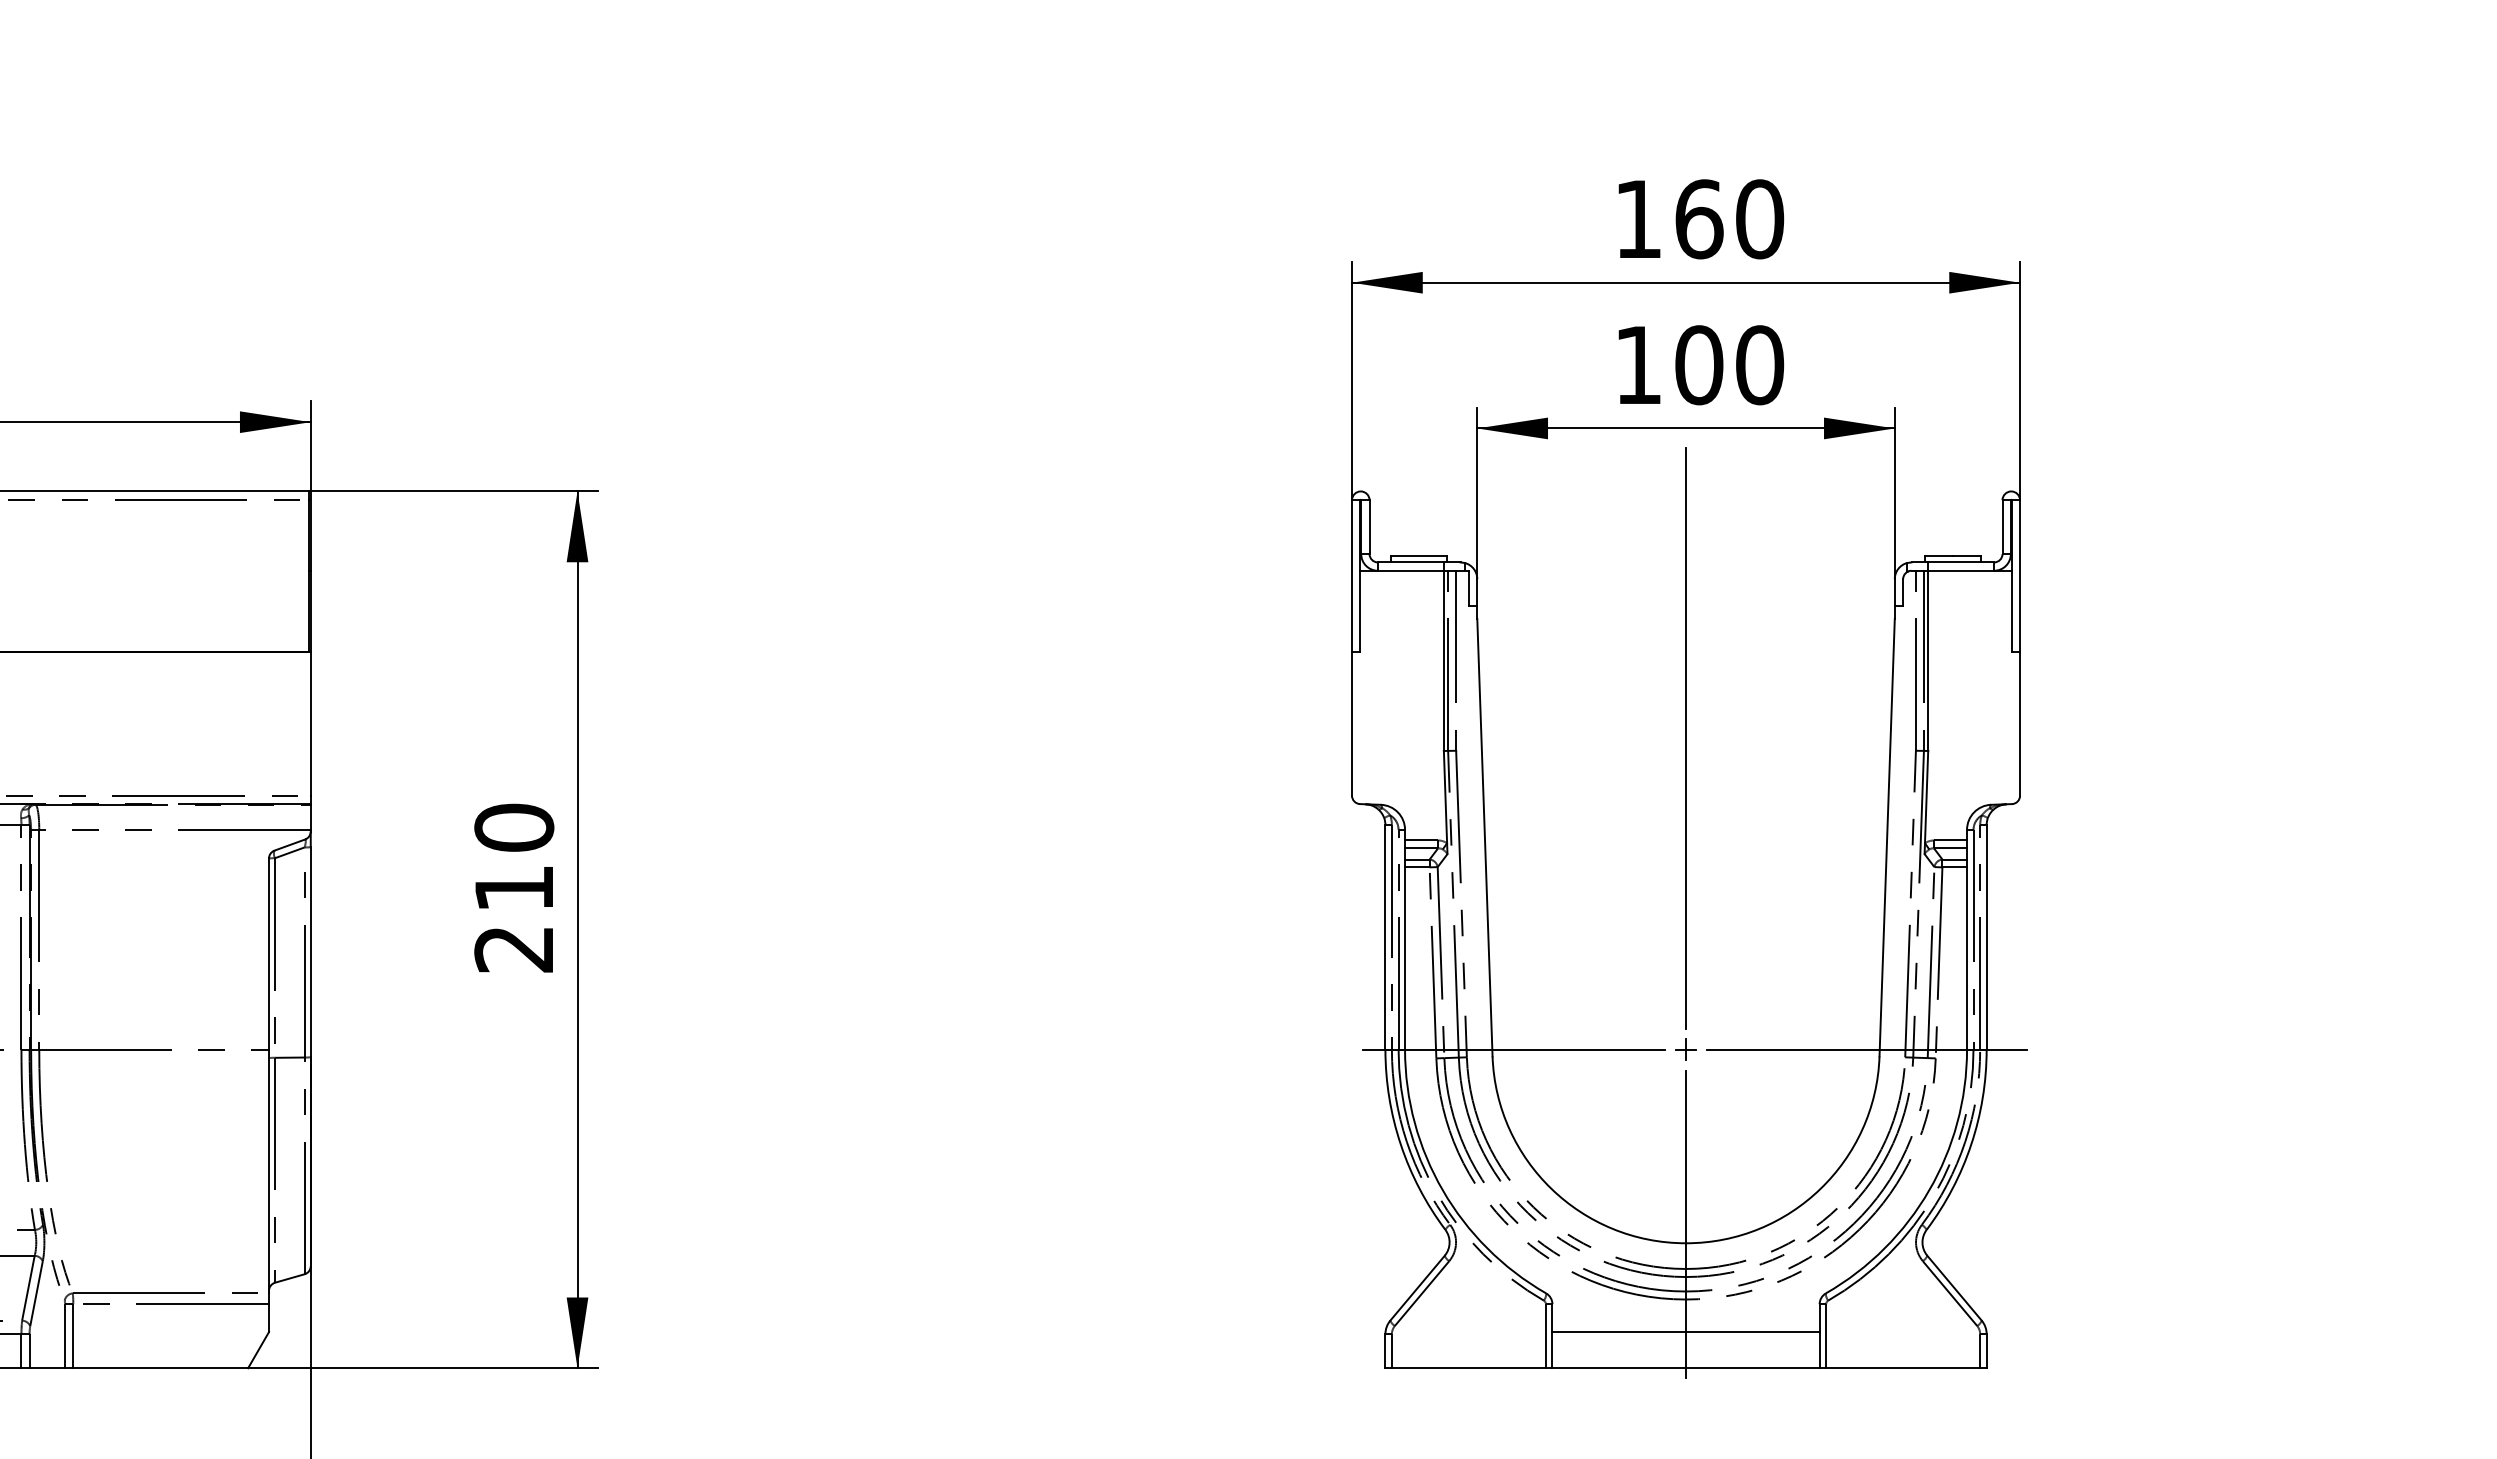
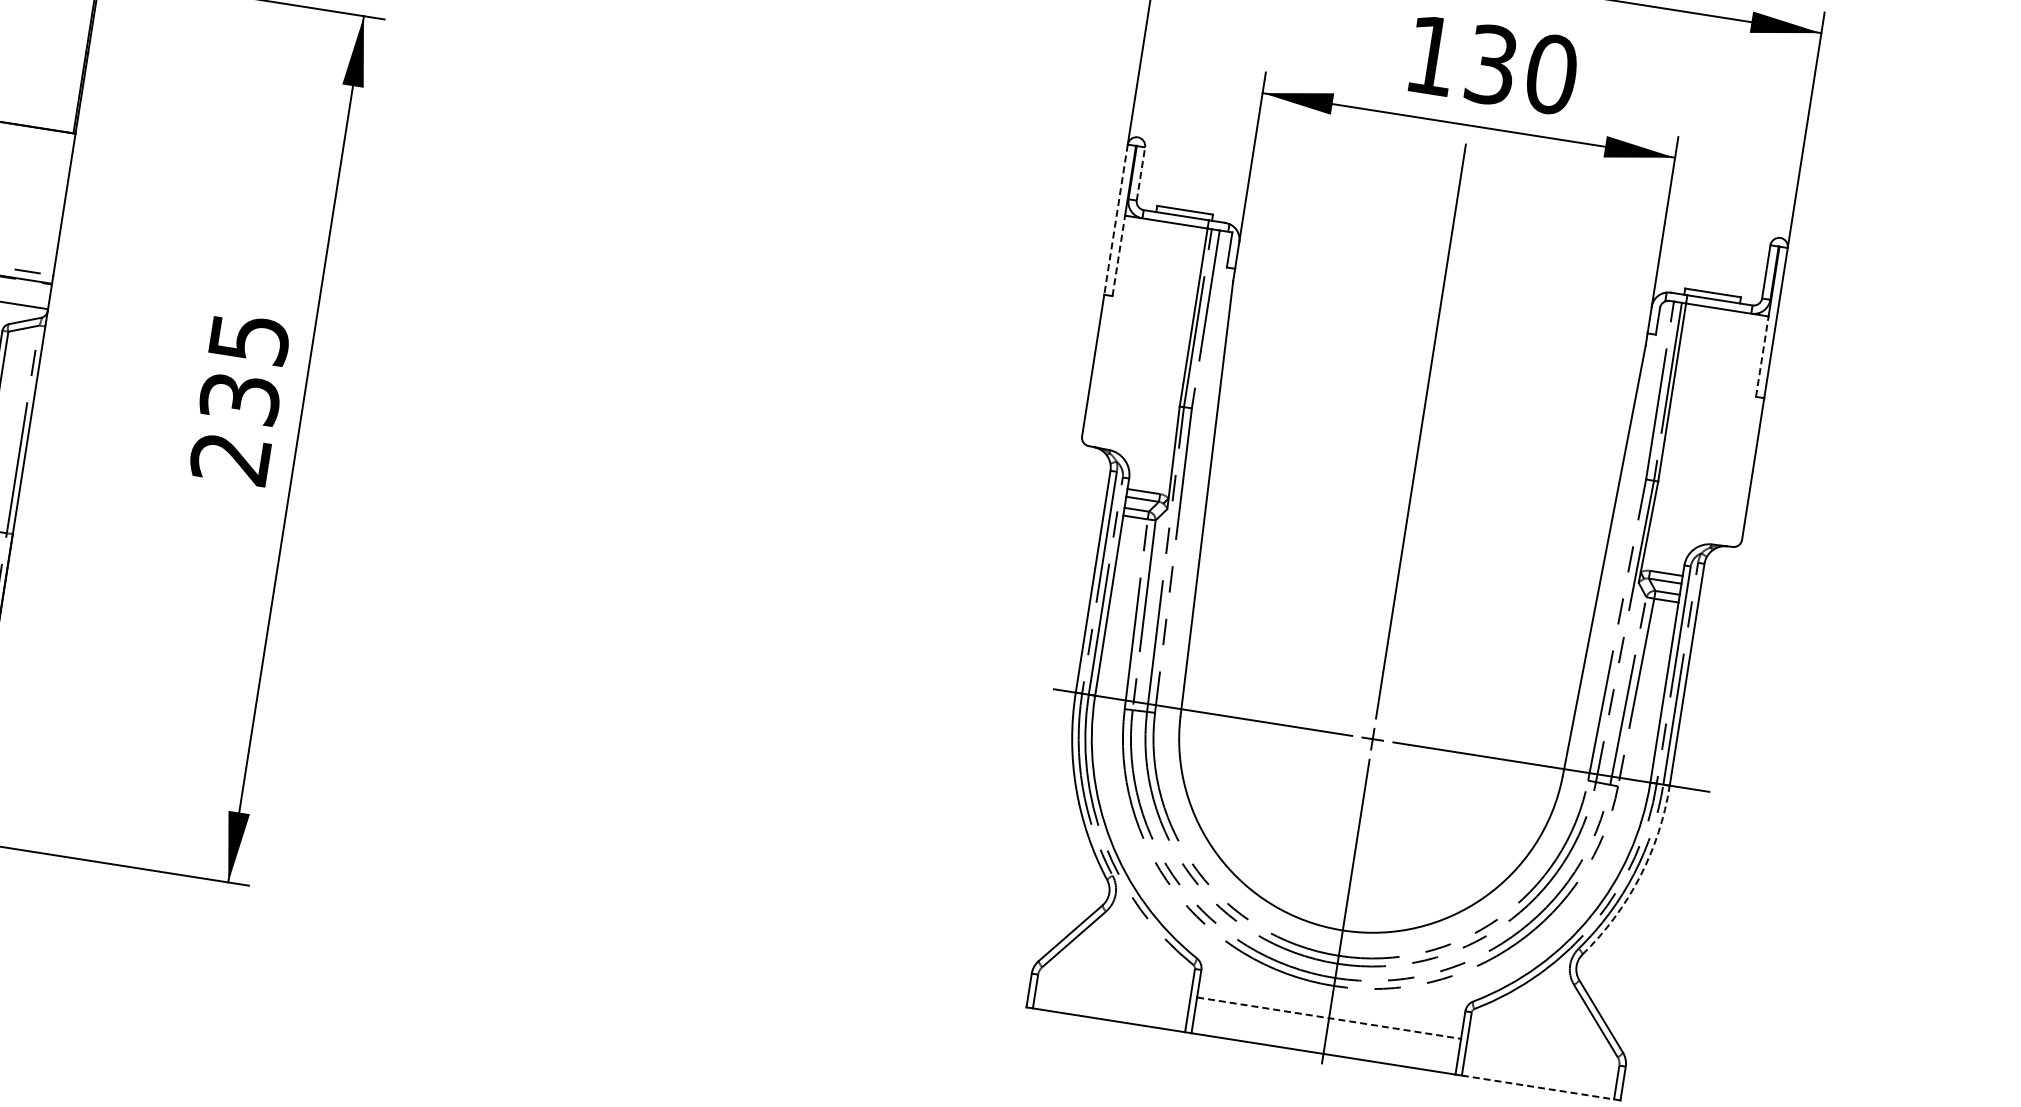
text: (1699, 365) -> (1491, 65), 100 -> 130
line: (1369, 527) -> (1140, 174), solid -> dashed
line: (1352, 576) -> (1116, 220), solid -> dashed
line: (1360, 611) -> (1118, 255), solid -> dashed
line: (2011, 611) -> (1762, 356), solid -> dashed
text: (514, 857) -> (245, 368), 210 -> 235
arc: (1971, 1144) -> (1640, 877), solid -> dashed
line: (1686, 1332) -> (1329, 1018), solid -> dashed
line: (1903, 1368) -> (1538, 1087), solid -> dashed

